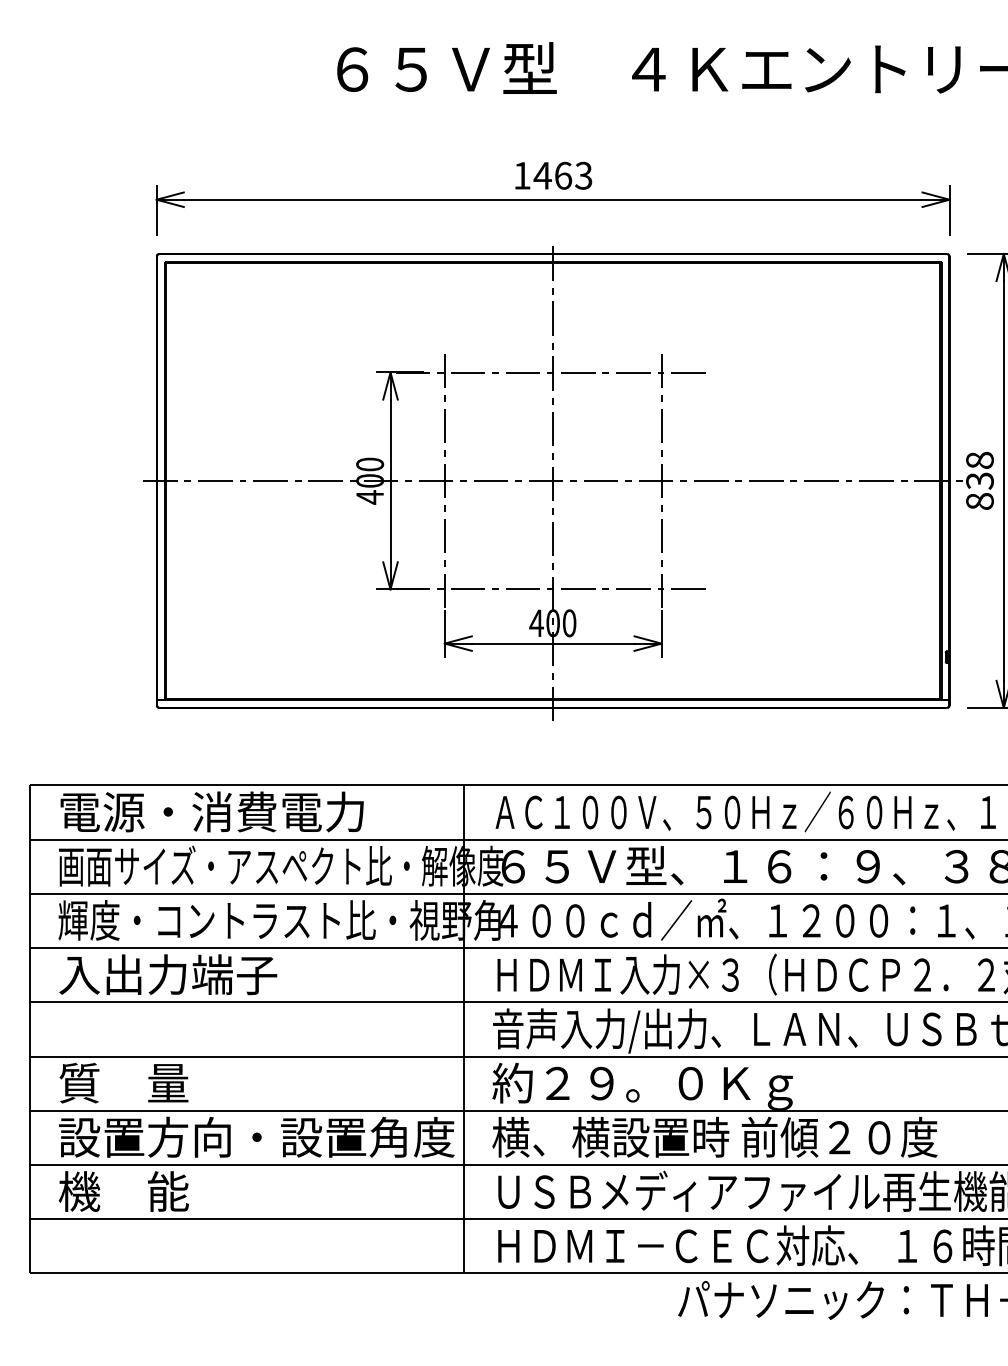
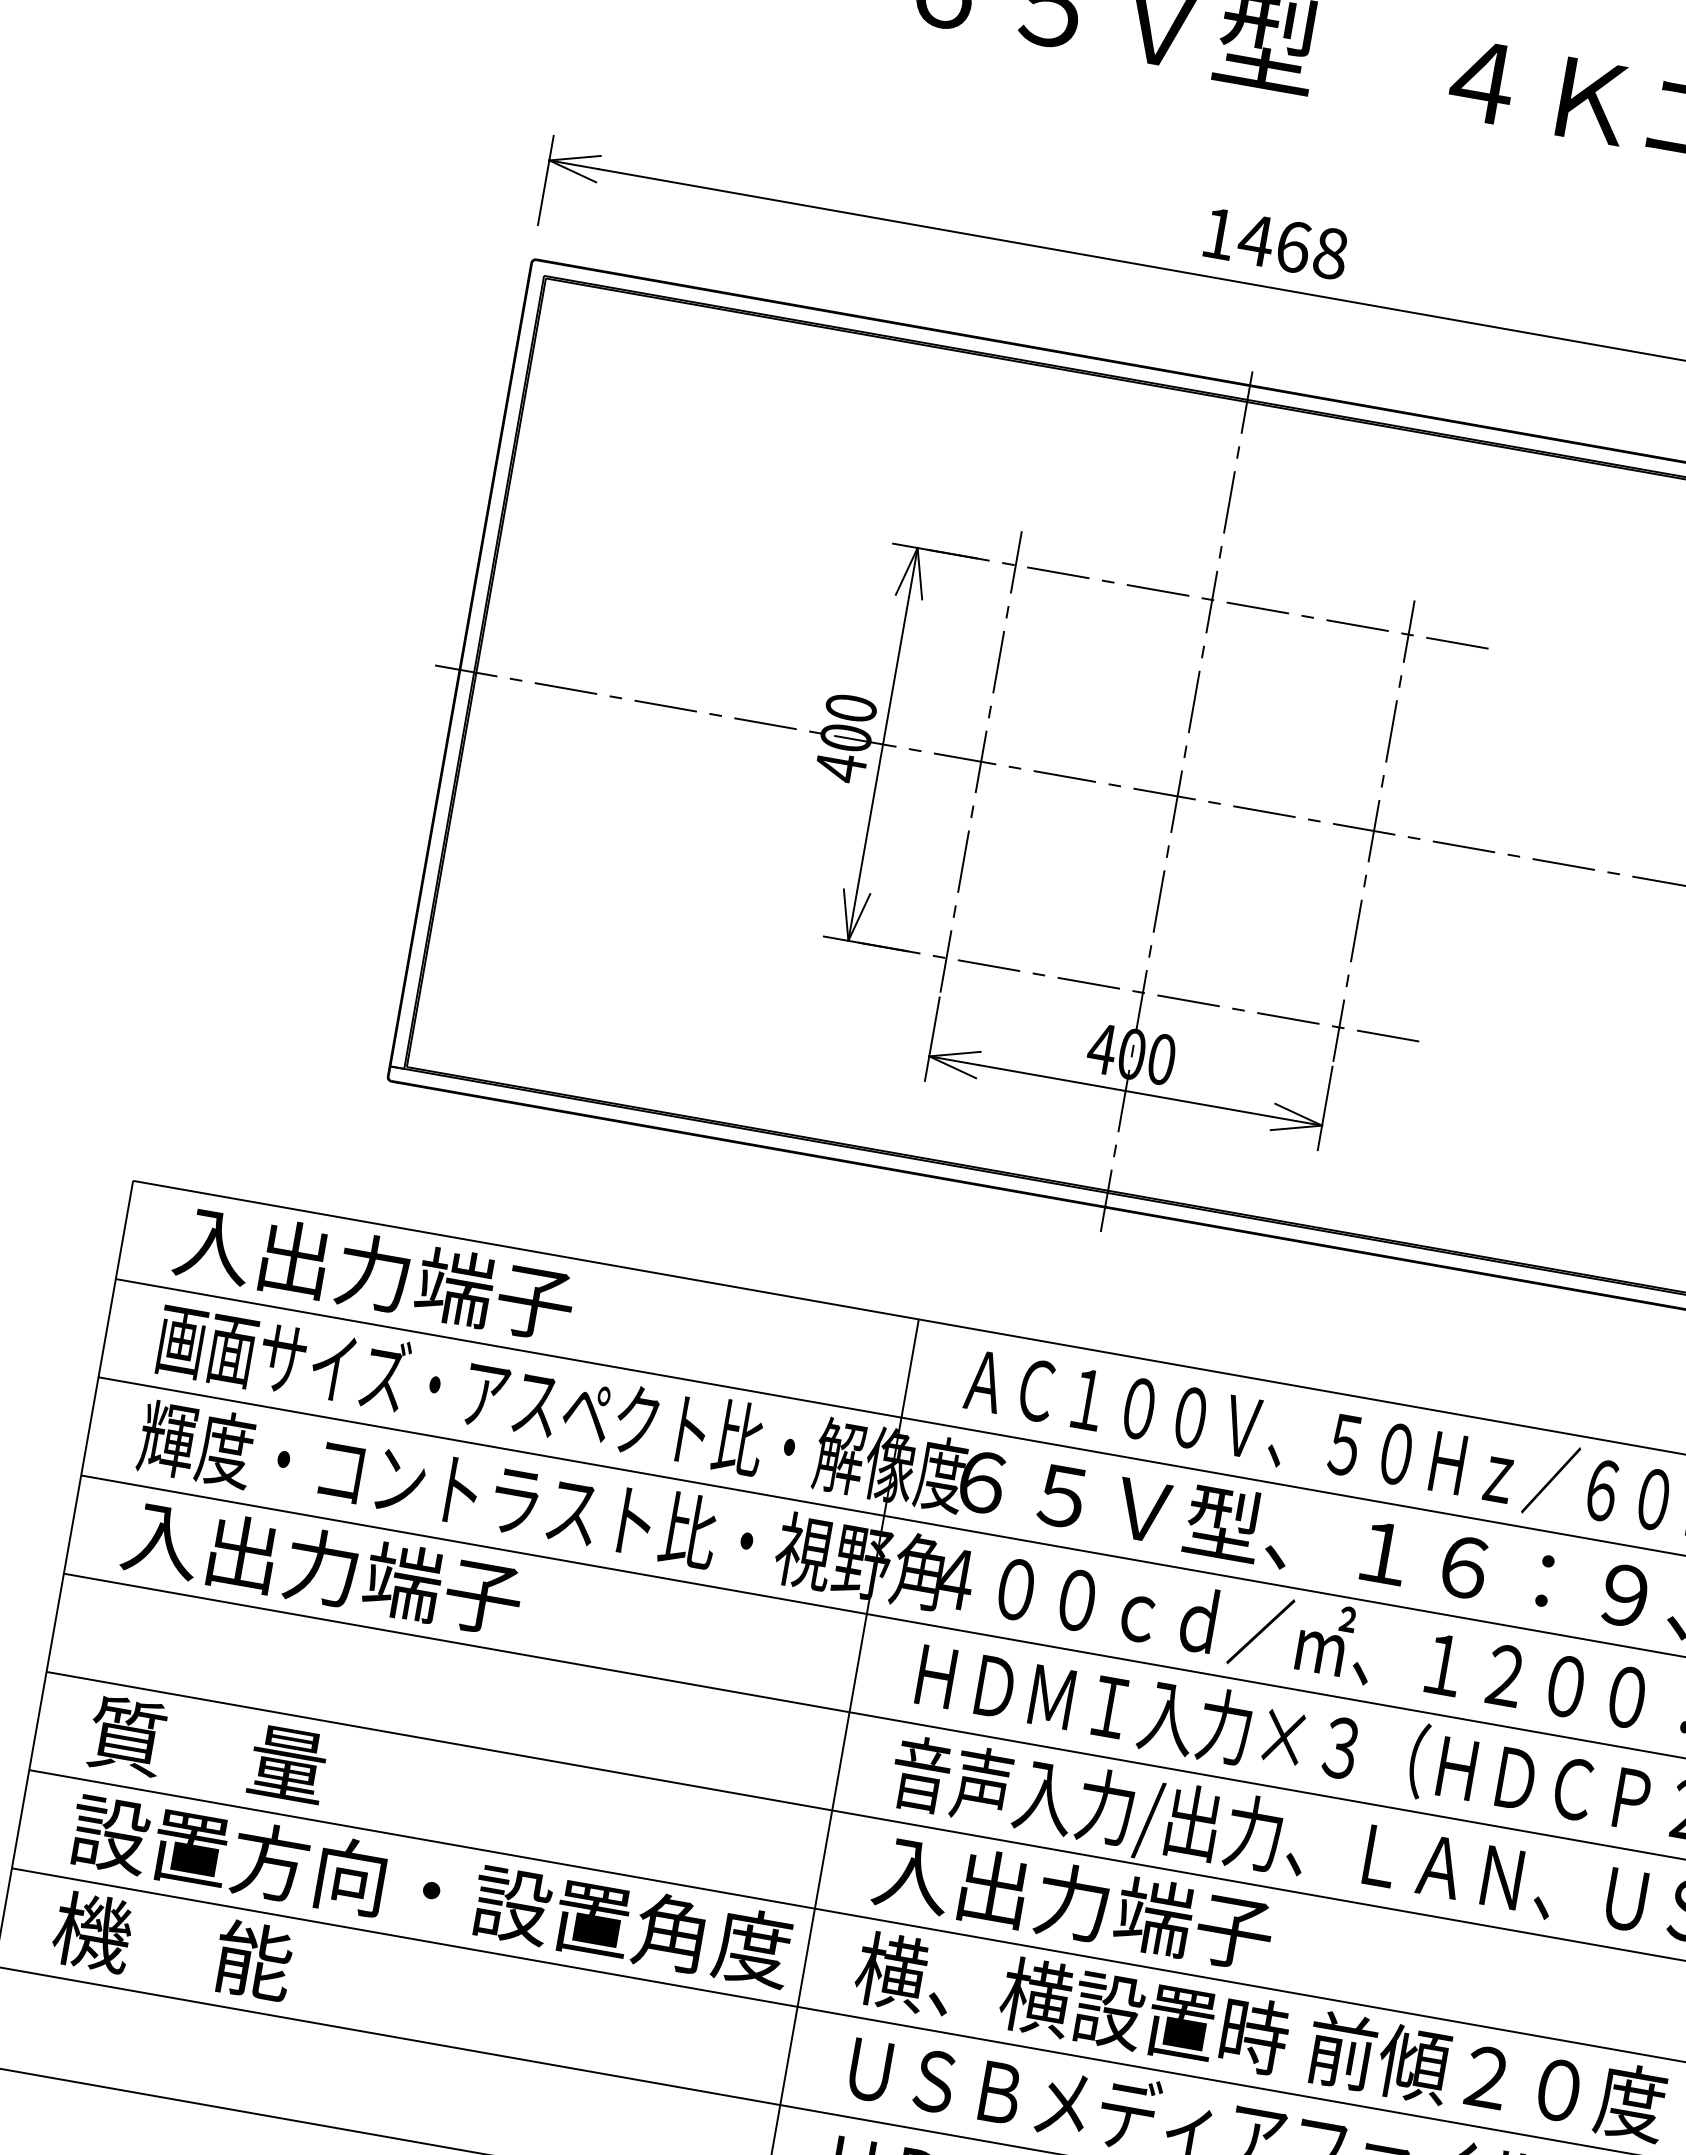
text: (583, 175) -> (1330, 252), 1463 -> 1468
text: (211, 811) -> (453, 1285), 電源・消費電力 -> 入出力端子
text: (642, 1085) -> (1146, 1919), 約２９。０Ｋｇ -> 入出力端子

